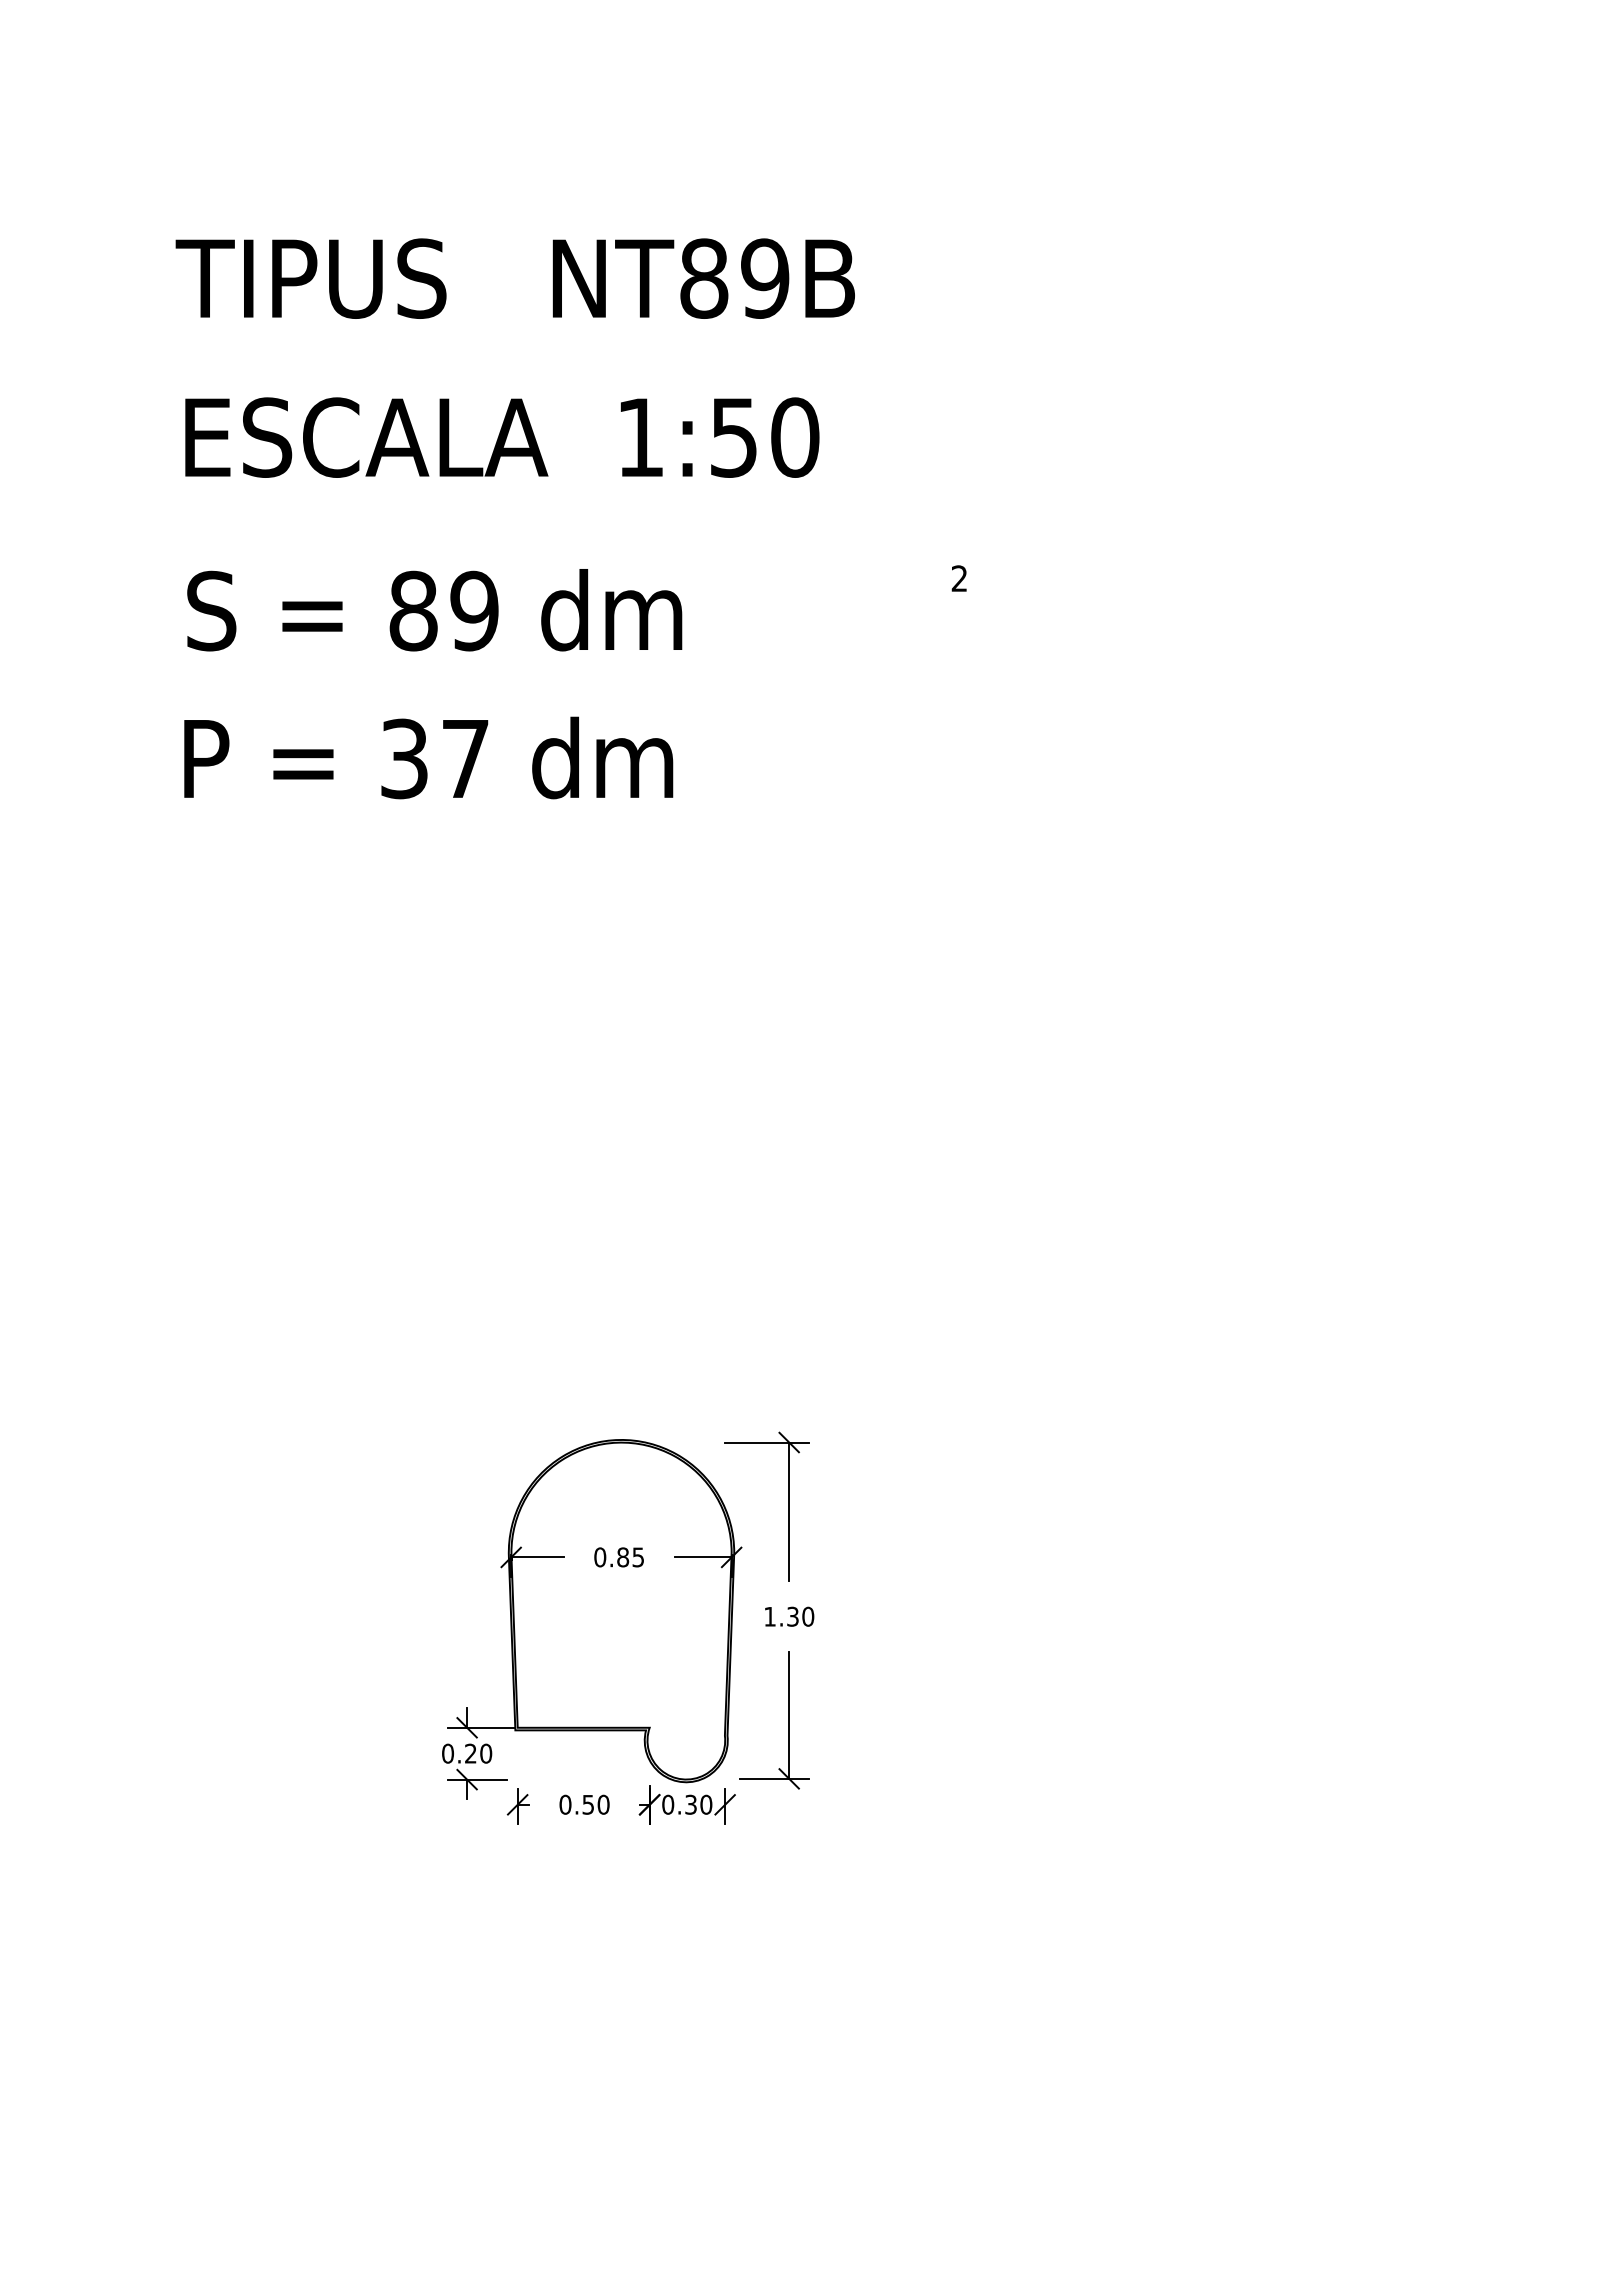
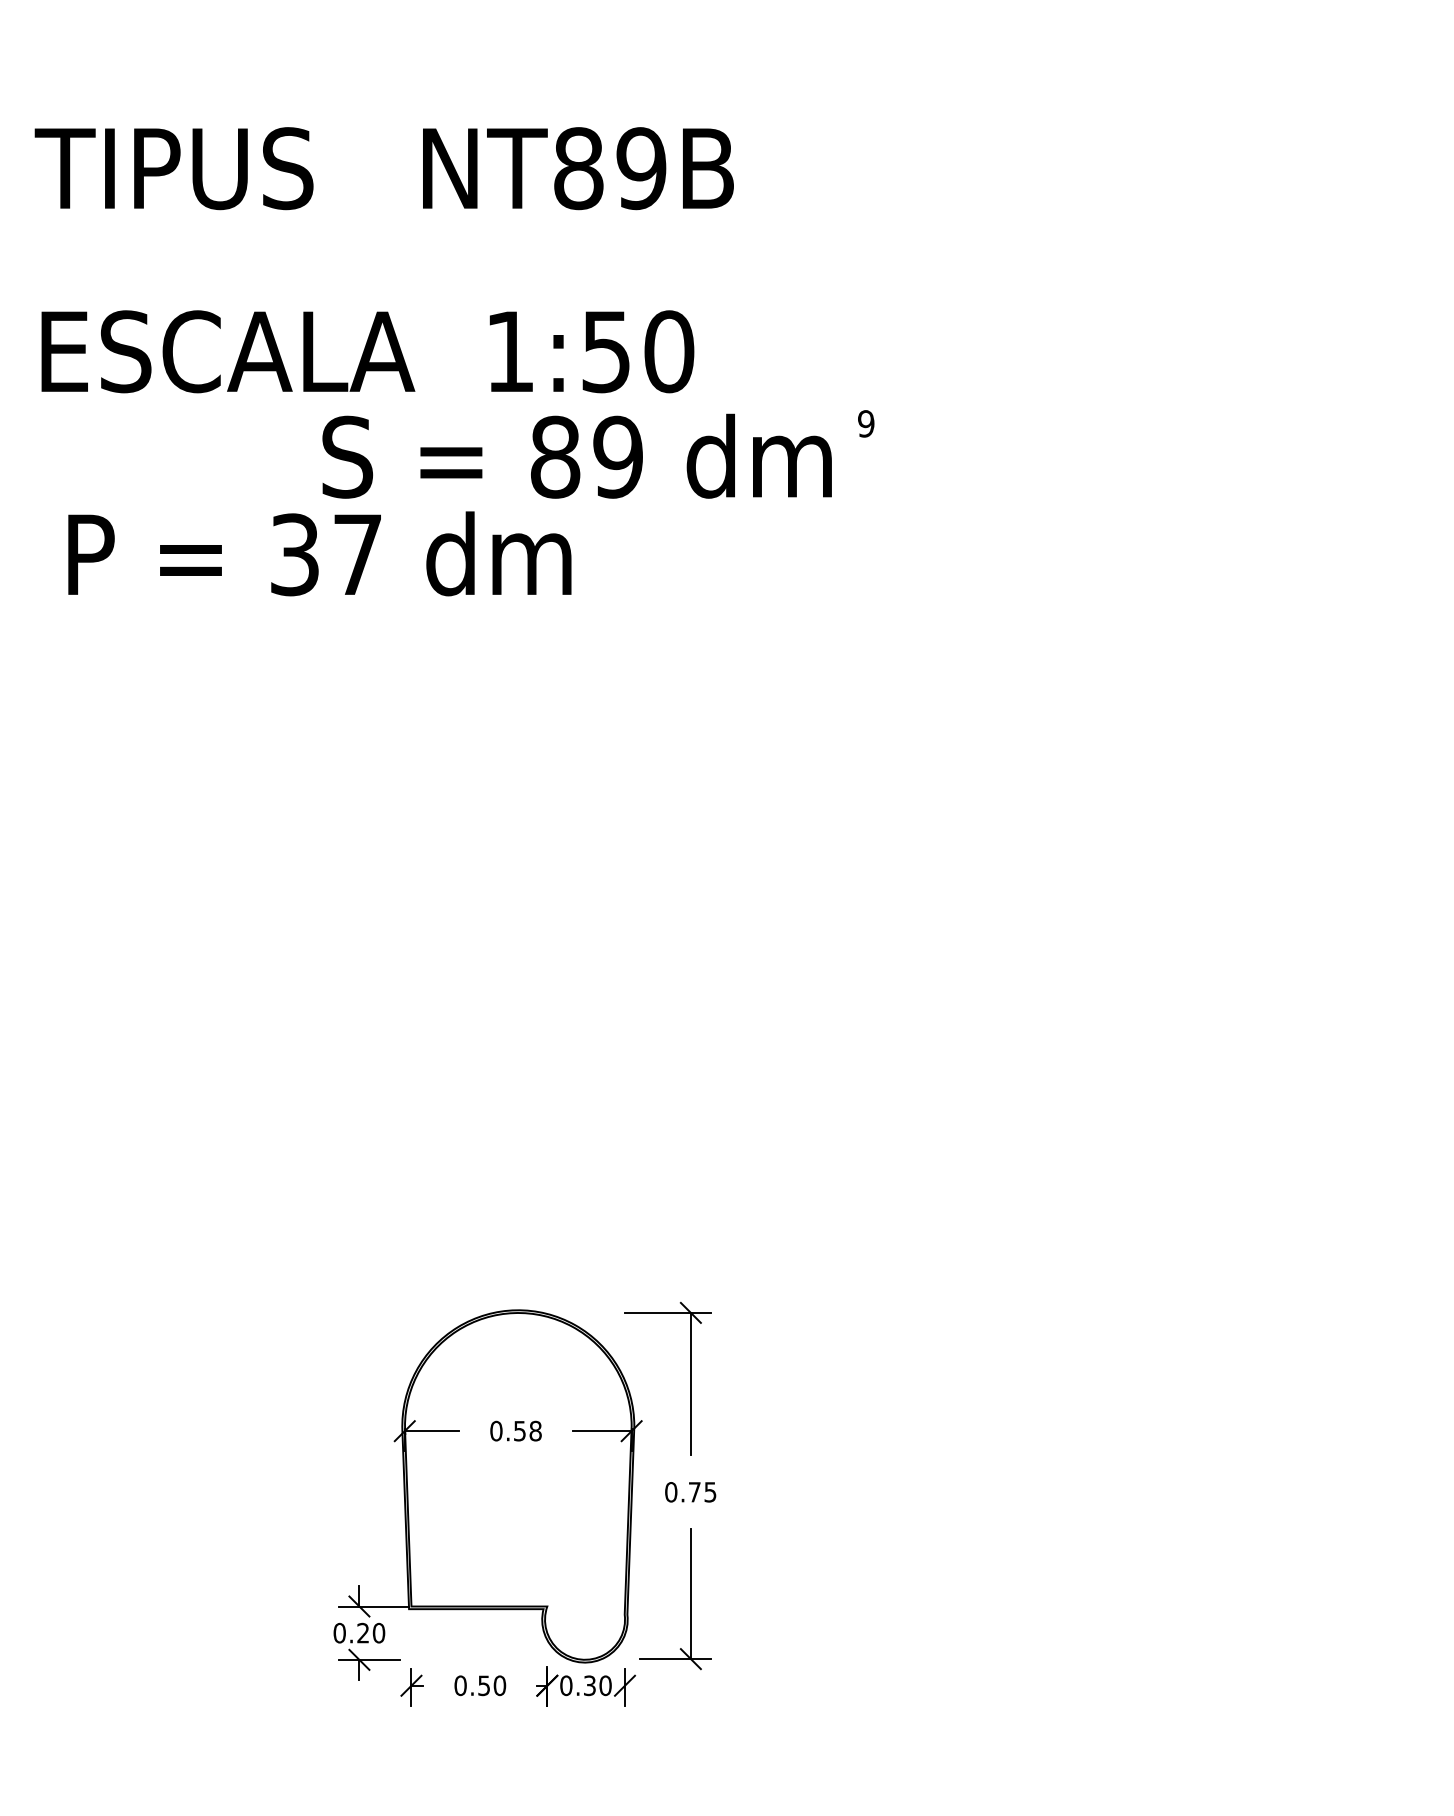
text: (514, 278) -> (383, 168), moved
text: (502, 437) -> (368, 351), moved
text: (959, 578) -> (866, 423), 2 -> 9
text: (434, 610) -> (576, 456), moved
text: (428, 757) -> (319, 553), moved
text: (630, 1557) -> (527, 1431), 0.85 -> 0.58
text: (789, 1616) -> (691, 1491), 1.30 -> 0.75

